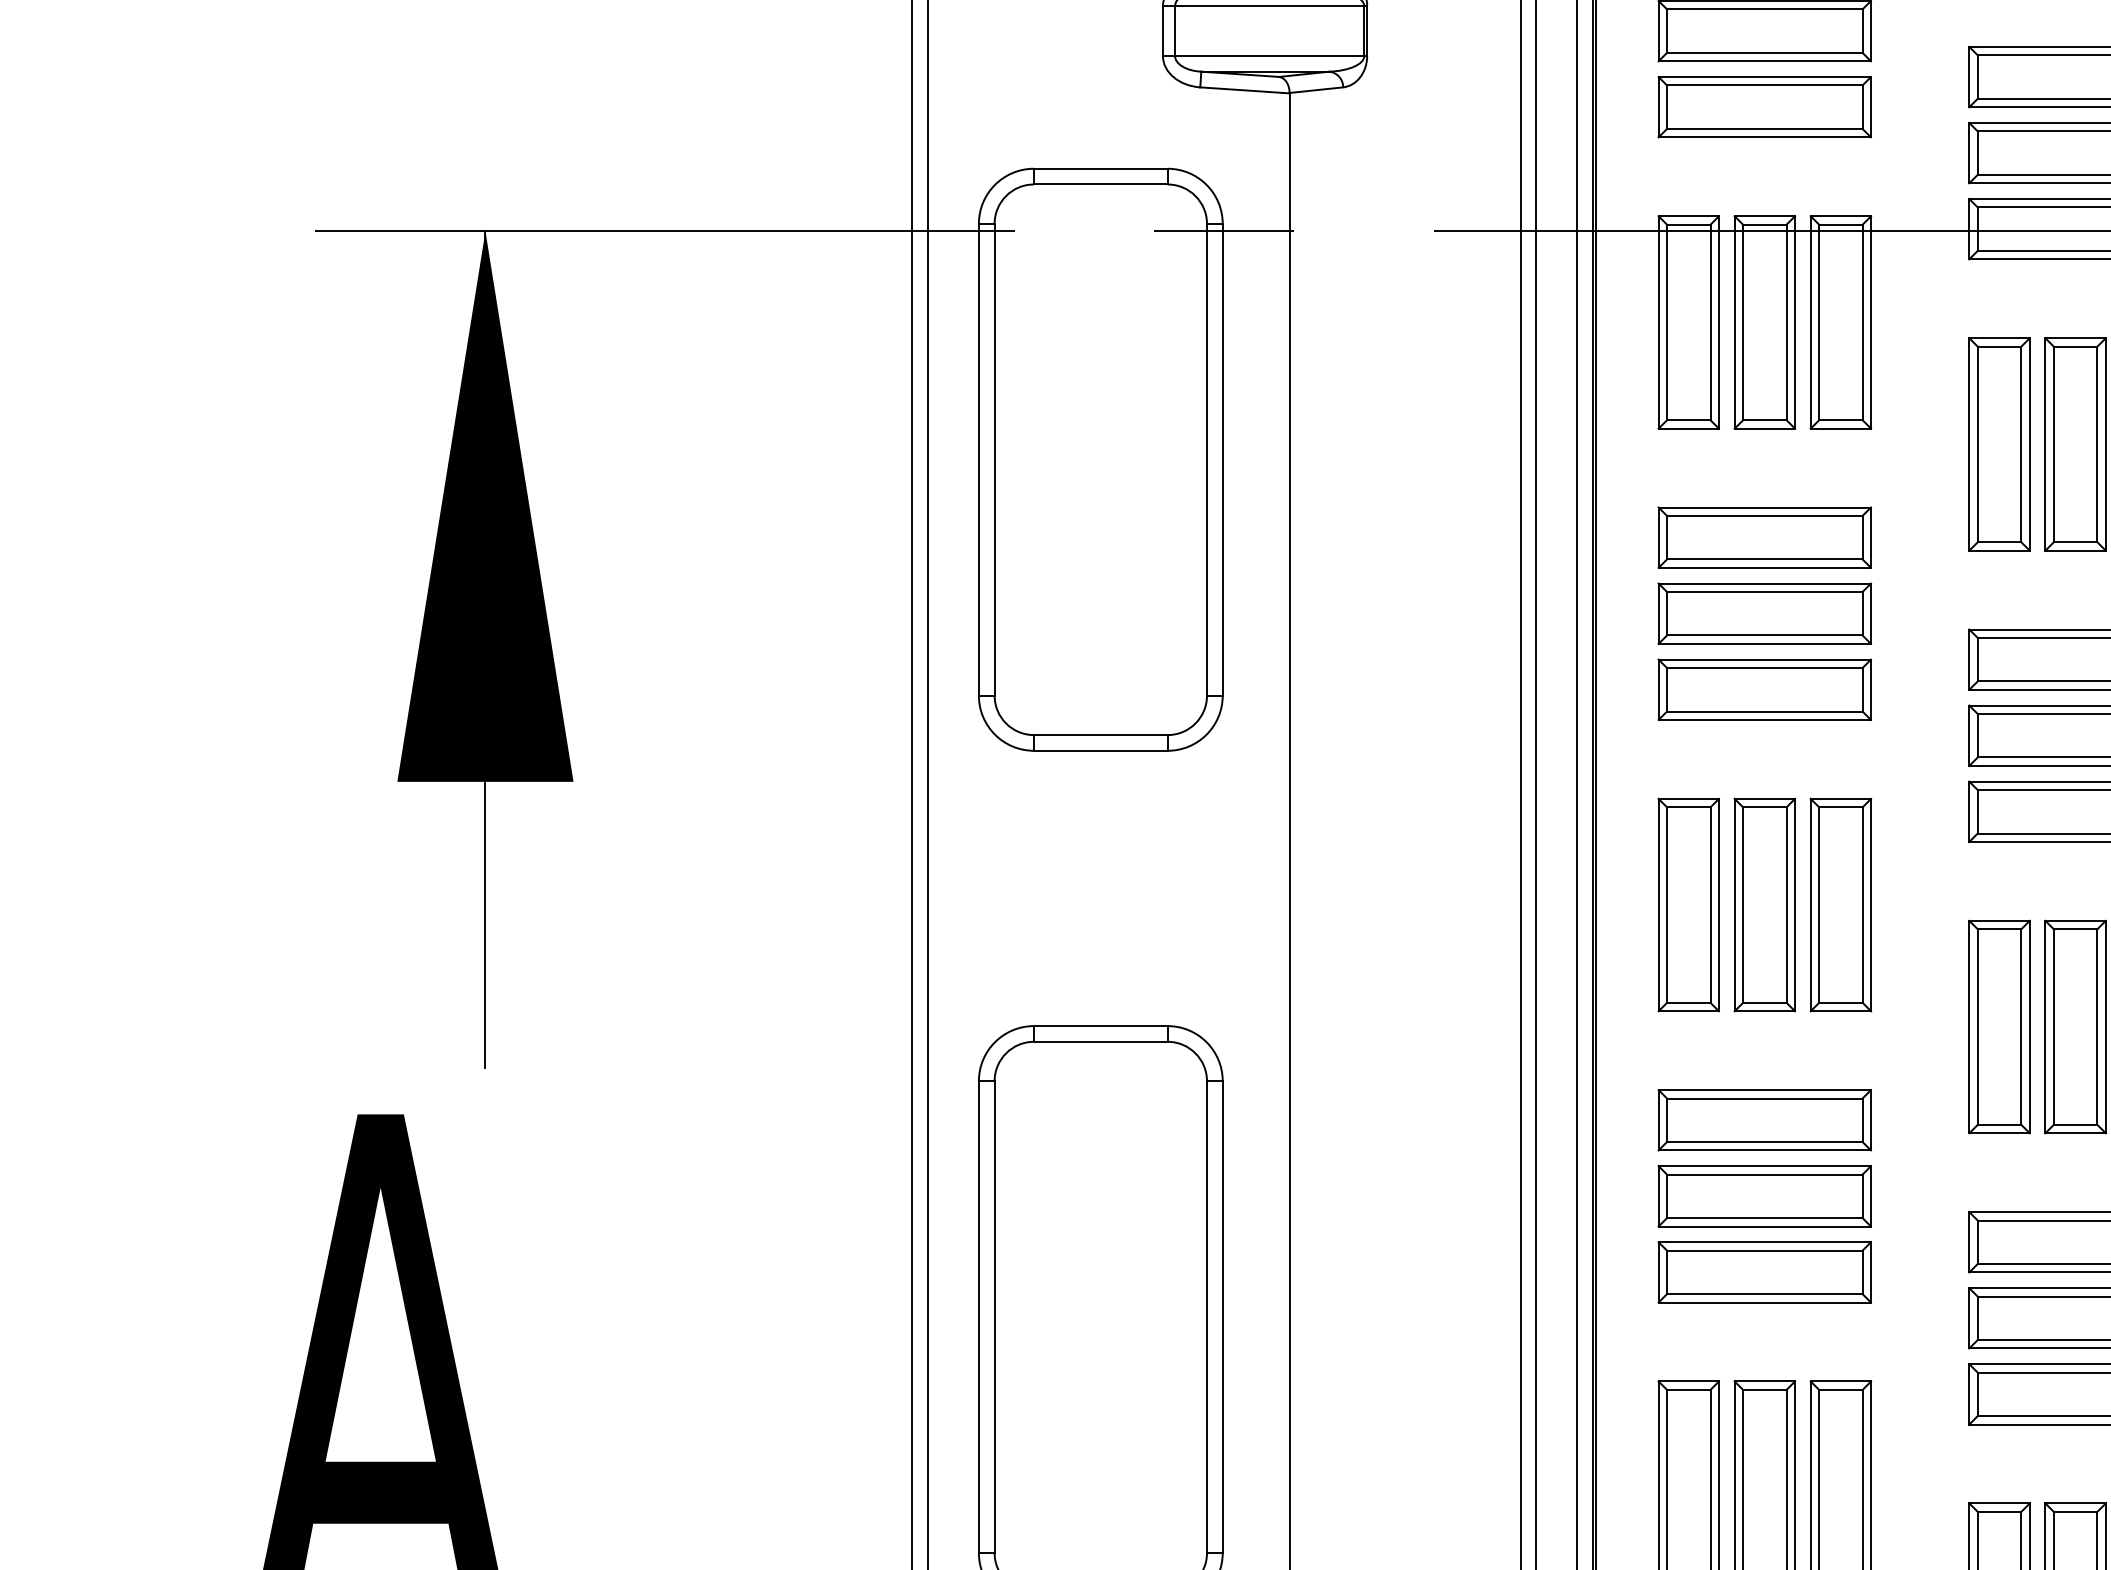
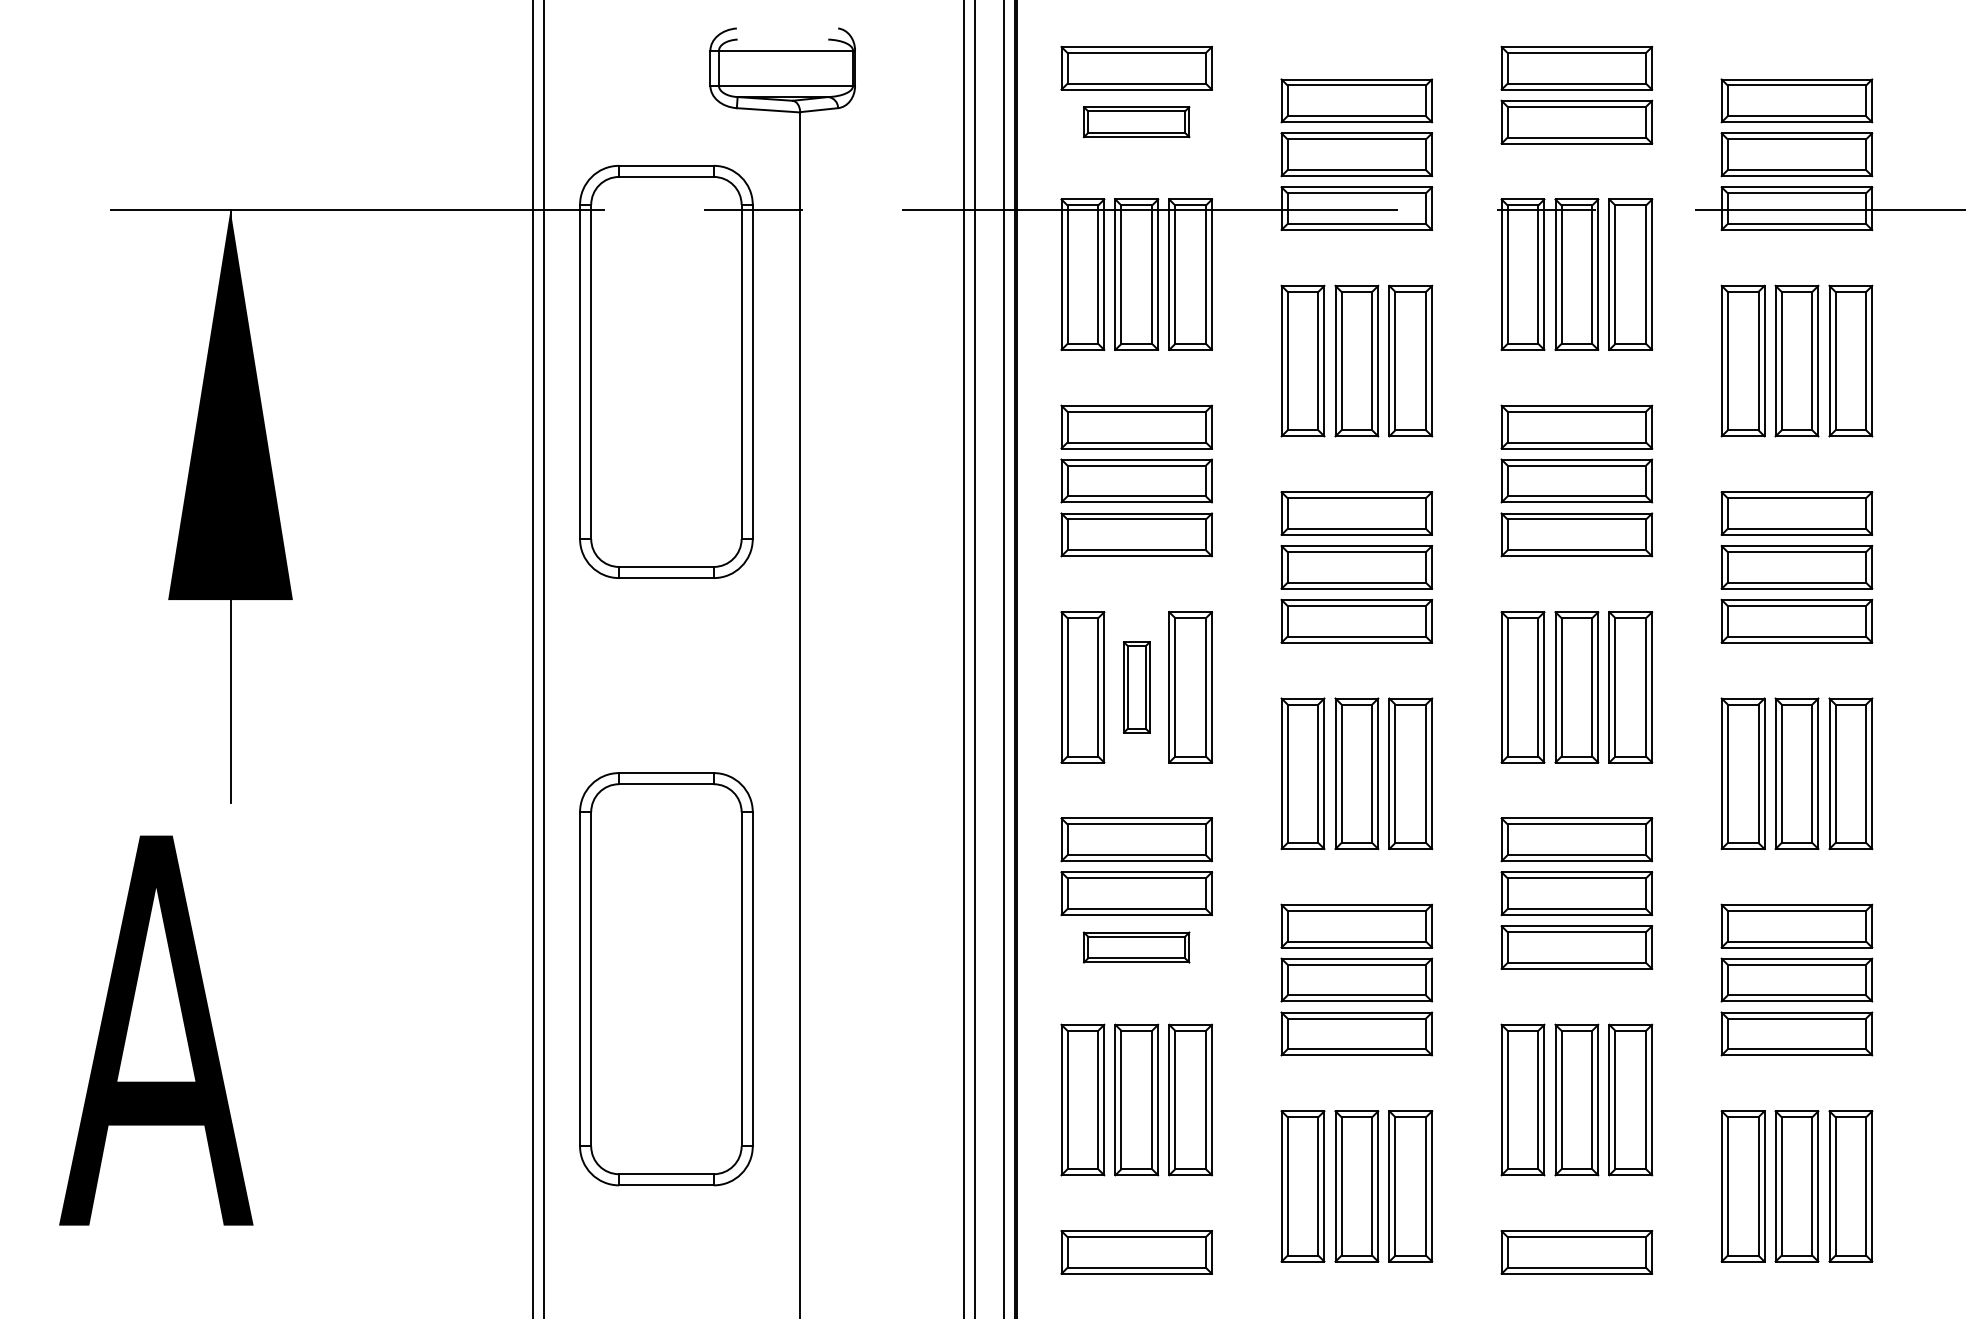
part: (1764, 106) -> (1136, 121), size x0.7
part: (1764, 905) -> (1136, 687), size x0.6
part: (1764, 1272) -> (1136, 947), size x0.7

